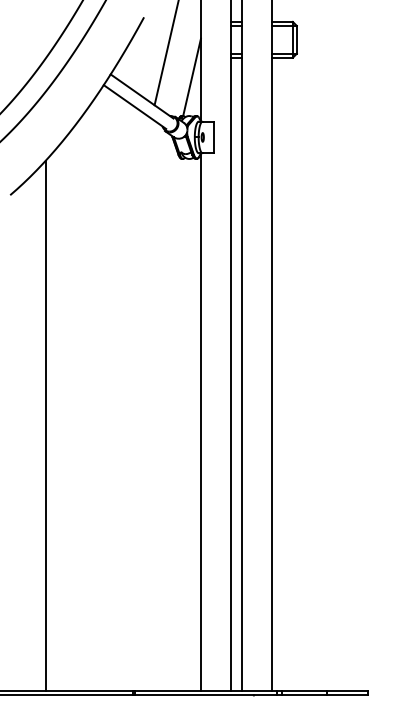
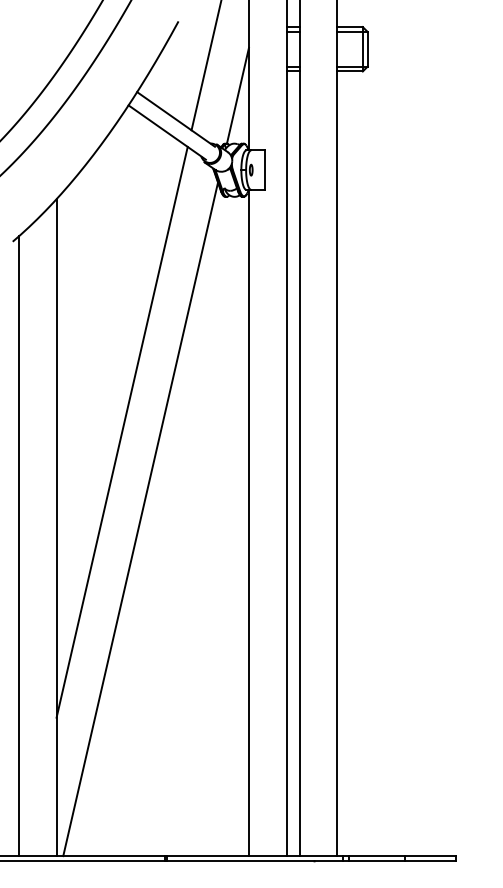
line: (98, 348) -> (121, 431), added
line: (113, 419) -> (140, 519), added
line: (15, 441) -> (19, 546), added

